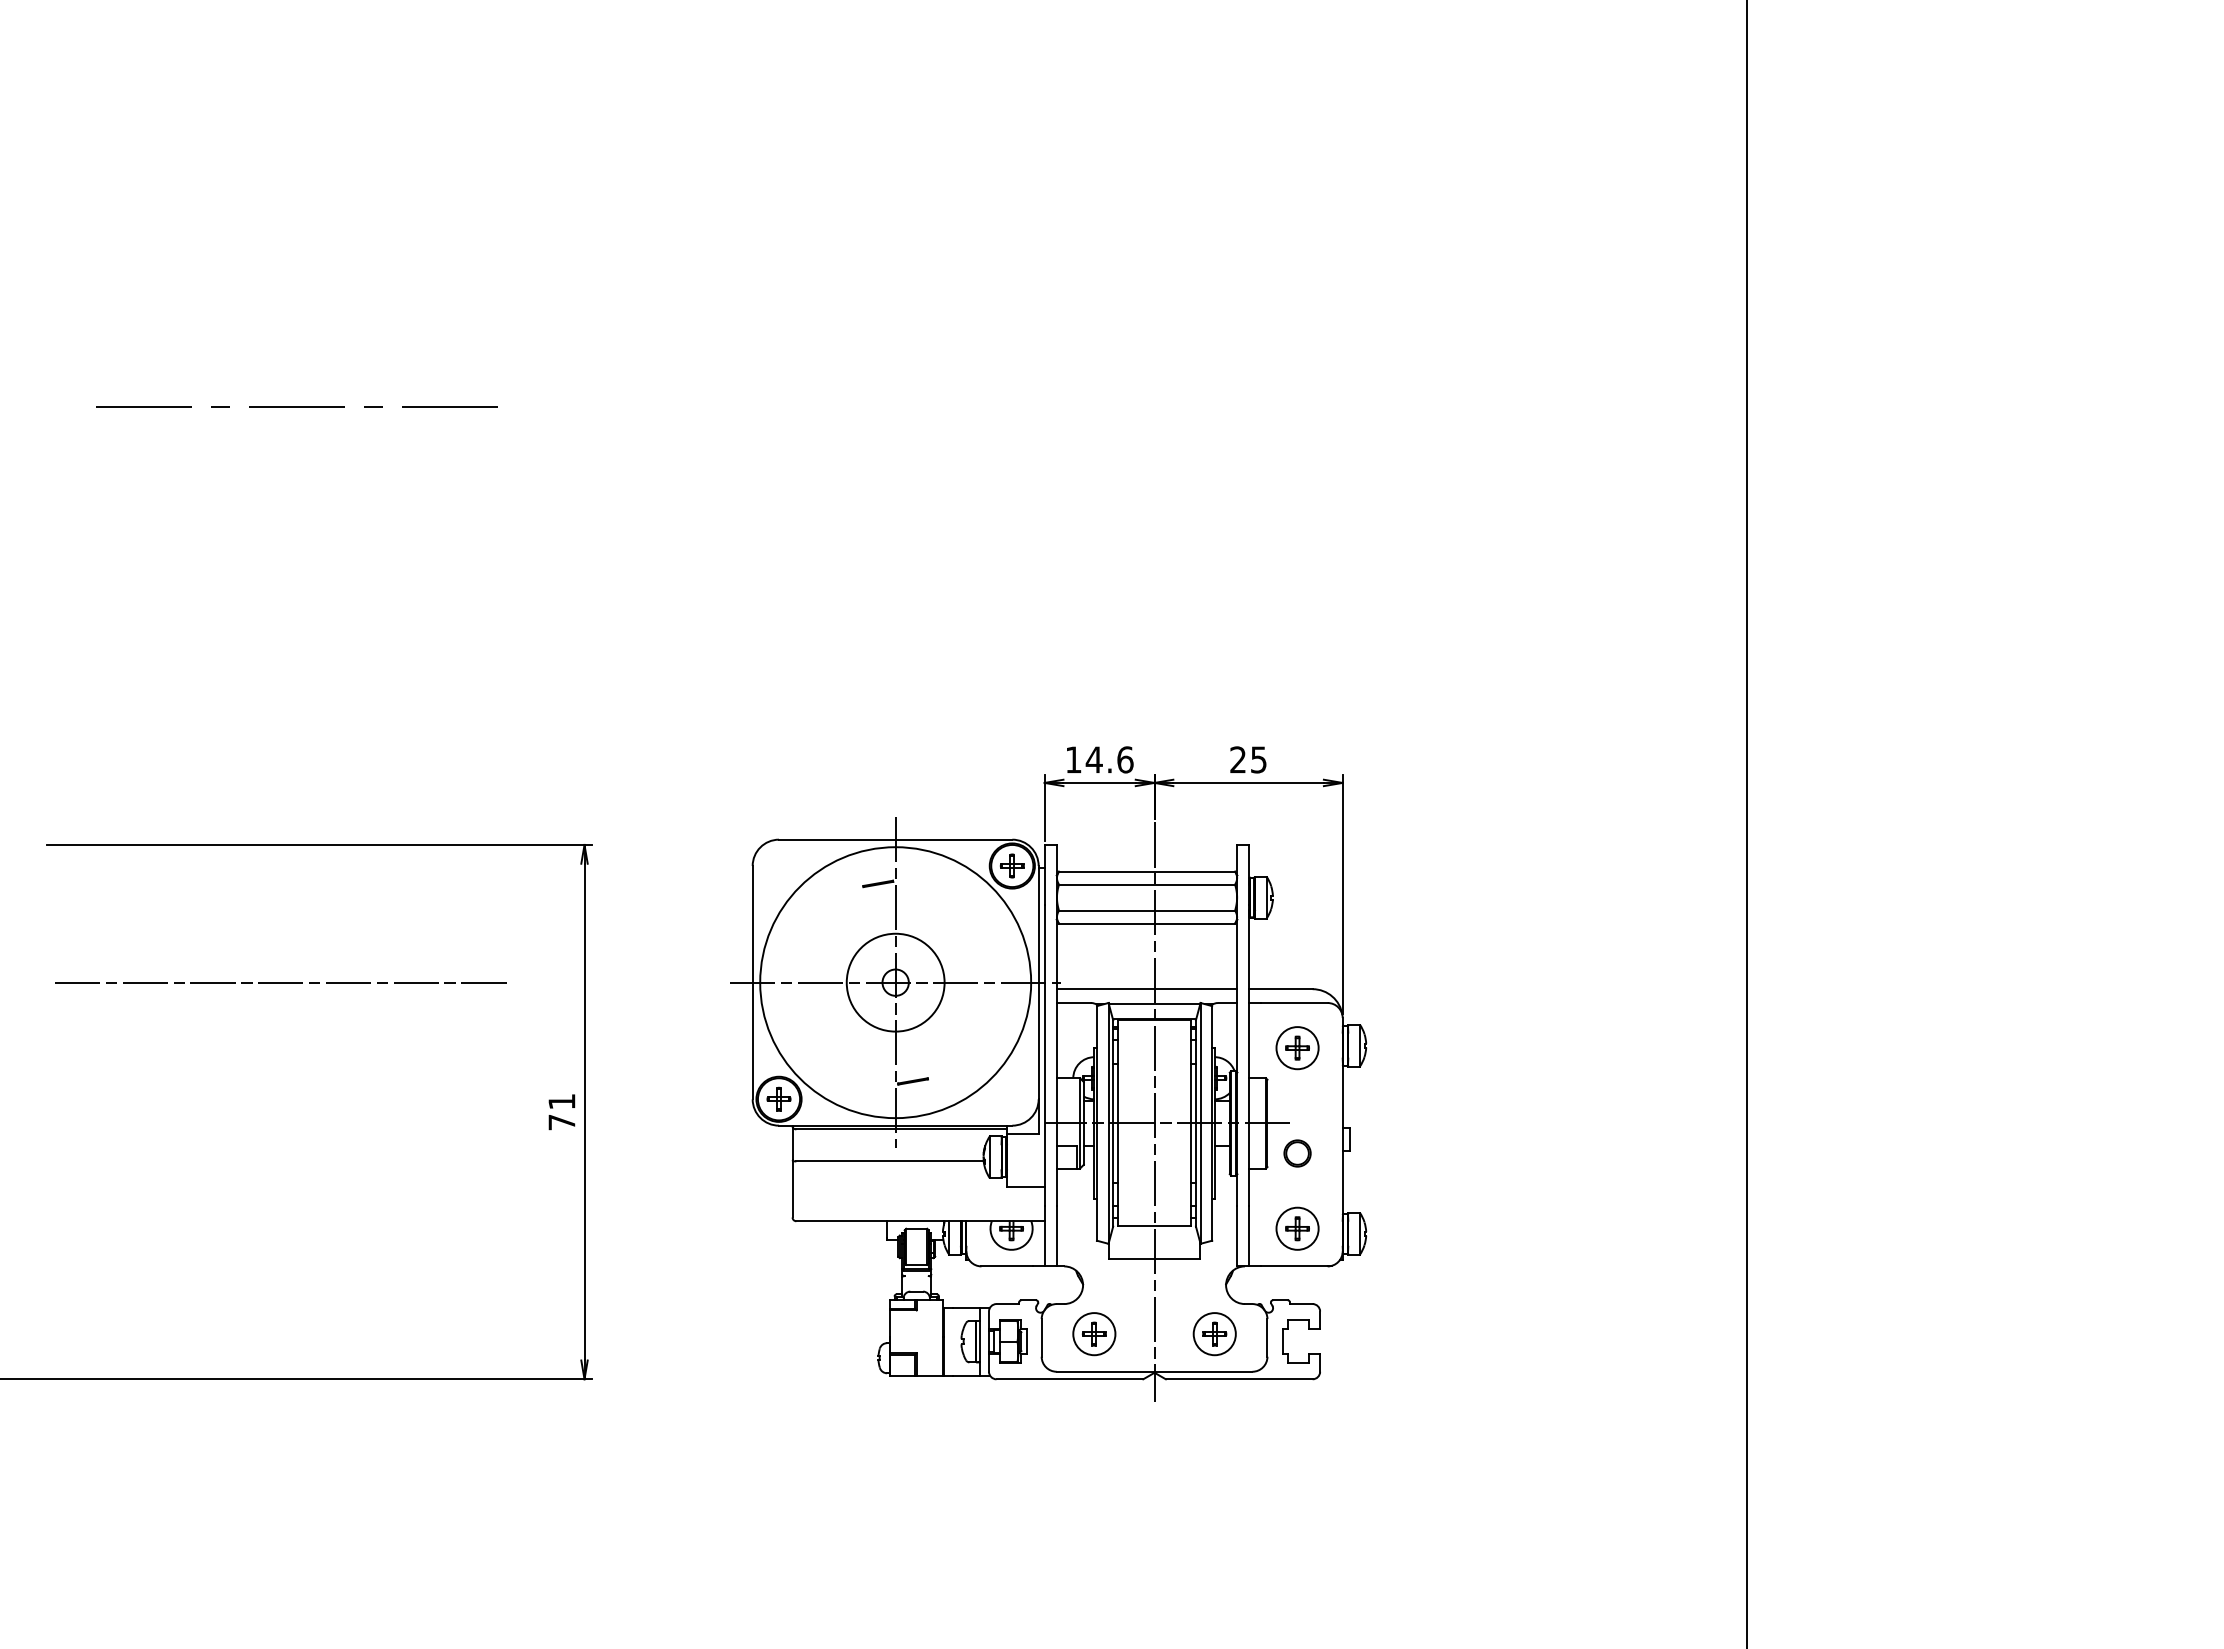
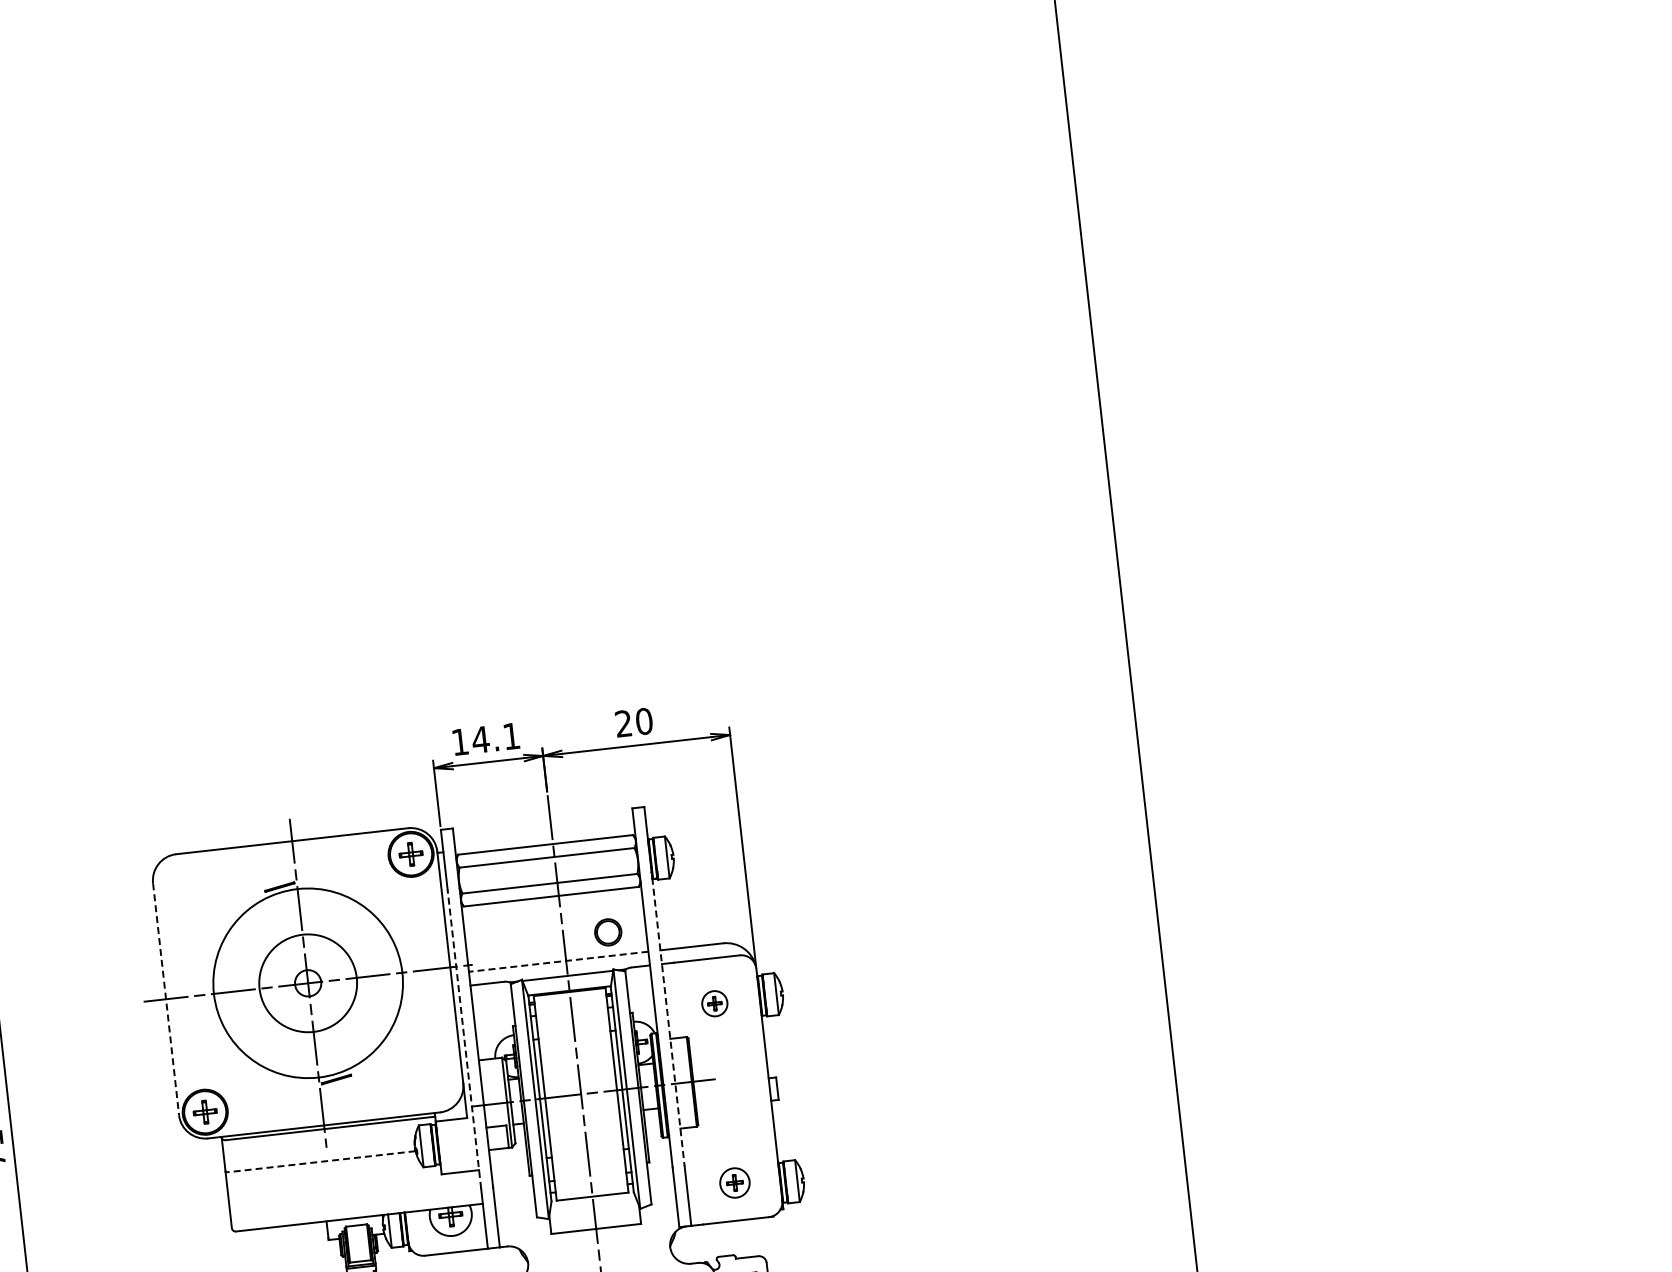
text: (1125, 759) -> (511, 735), 14.6 -> 14.1
text: (1258, 759) -> (643, 721), 25 -> 20
line: (752, 982) -> (165, 999), solid -> dashed
circle: (895, 982) -> (307, 983), size x0.7
line: (1146, 989) -> (558, 962), solid -> dashed
part: (1297, 1048) -> (714, 1003), size x0.6
line: (1044, 1055) -> (464, 1039), solid -> dashed
line: (1249, 1055) -> (667, 1016), solid -> dashed
part: (1297, 1153) -> (608, 932), moved
line: (890, 1161) -> (322, 1161), solid -> dashed
part: (1297, 1228) -> (734, 1182), size x0.7

